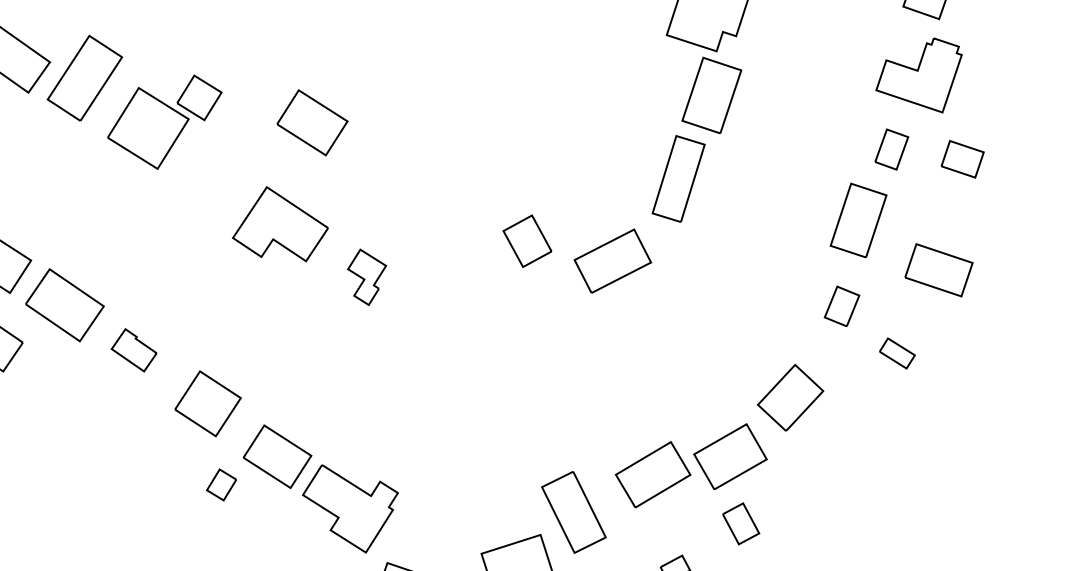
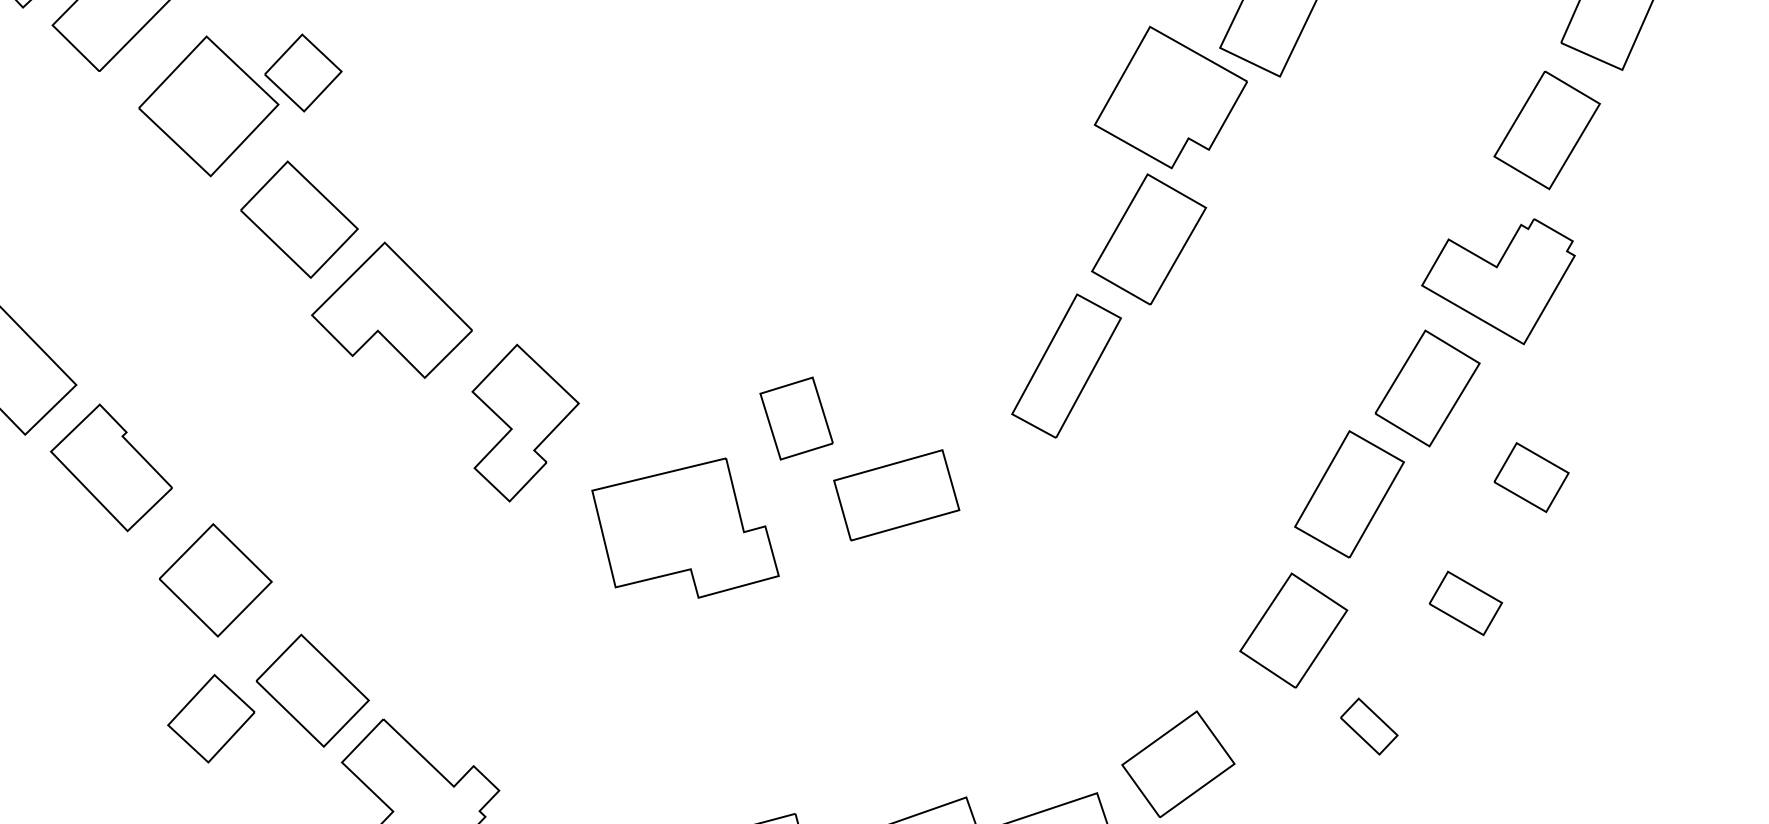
part: (312, 122) -> (299, 219), moved
part: (891, 149) -> (1427, 388), size x1.67
part: (962, 159) -> (1531, 477), moved
part: (612, 260) -> (896, 493), moved
part: (939, 270) -> (1466, 603), size x0.62
part: (366, 277) -> (519, 424), size x1.67
part: (841, 306) -> (1292, 630), size x1.67
part: (476, 316) -> (687, 525), added
part: (133, 350) -> (110, 467), size x1.67
part: (221, 484) -> (211, 717), size x1.67

